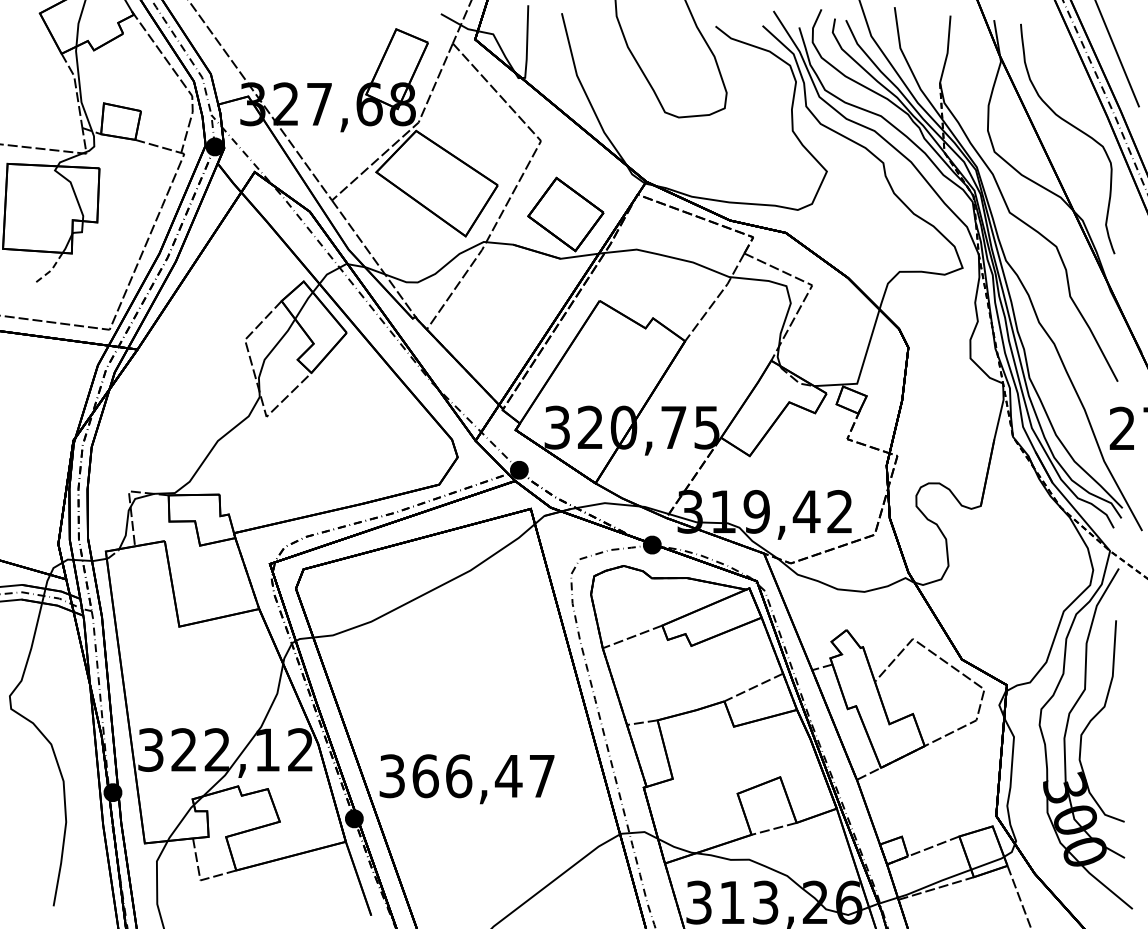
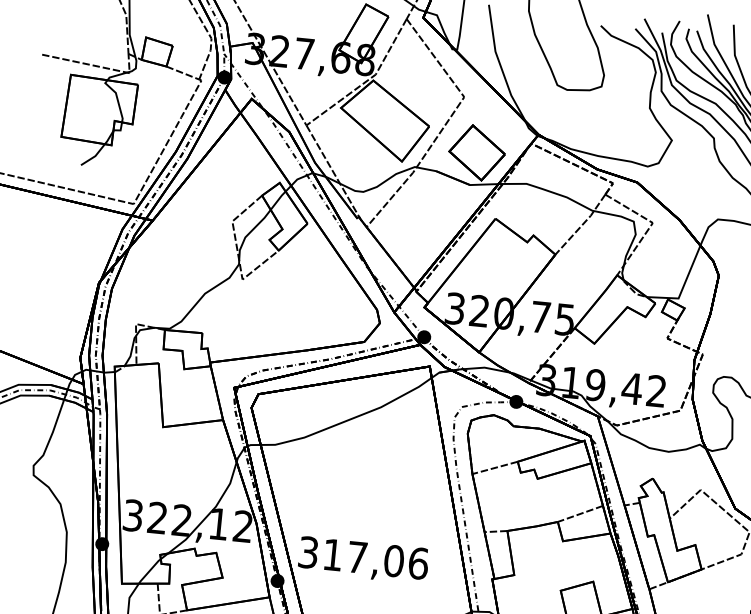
line: (50, 270) -> (94, 156), dashed -> solid
text: (483, 776) -> (375, 559), 366,47 -> 317,06

